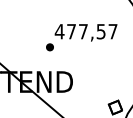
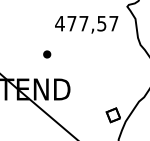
text: (85, 32) -> (86, 24), moved

